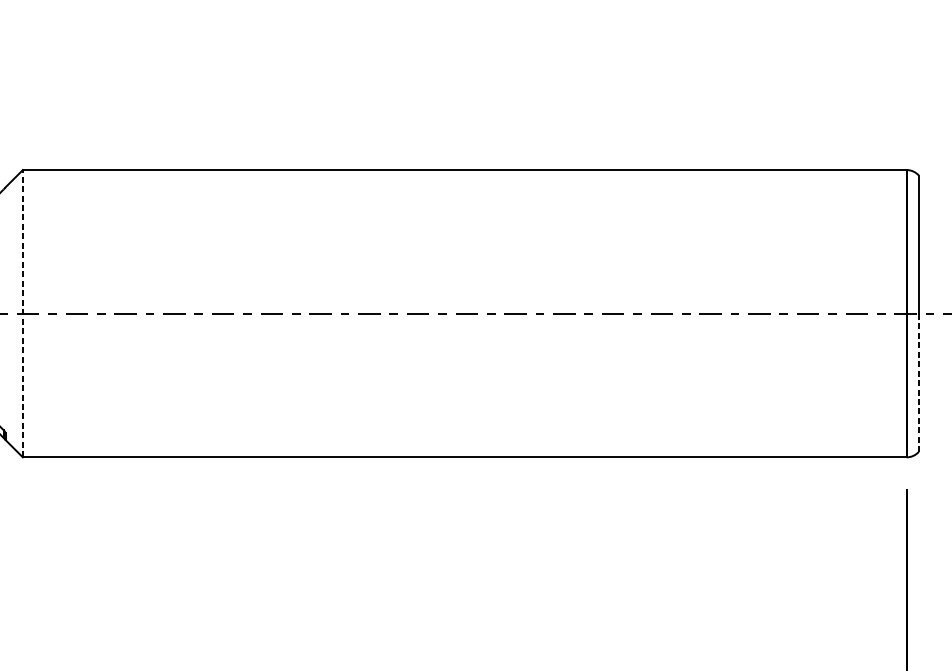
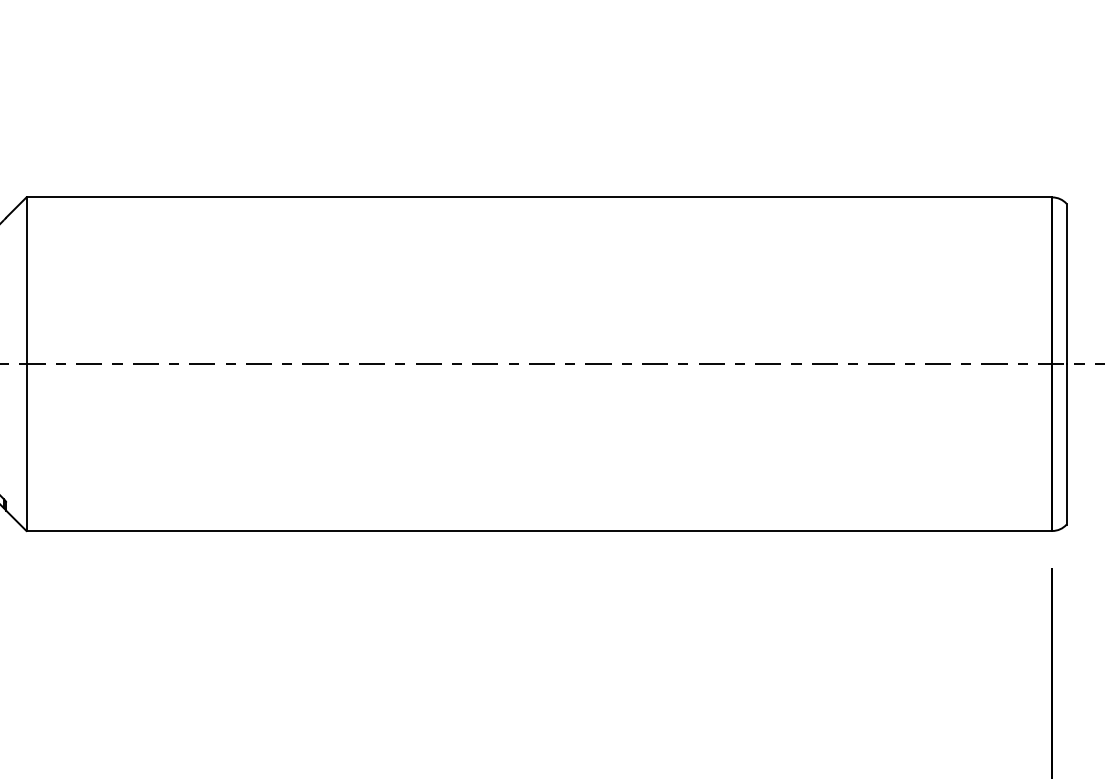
line: (22, 313) -> (26, 364), dashed -> solid
line: (918, 382) -> (1066, 444), dashed -> solid

